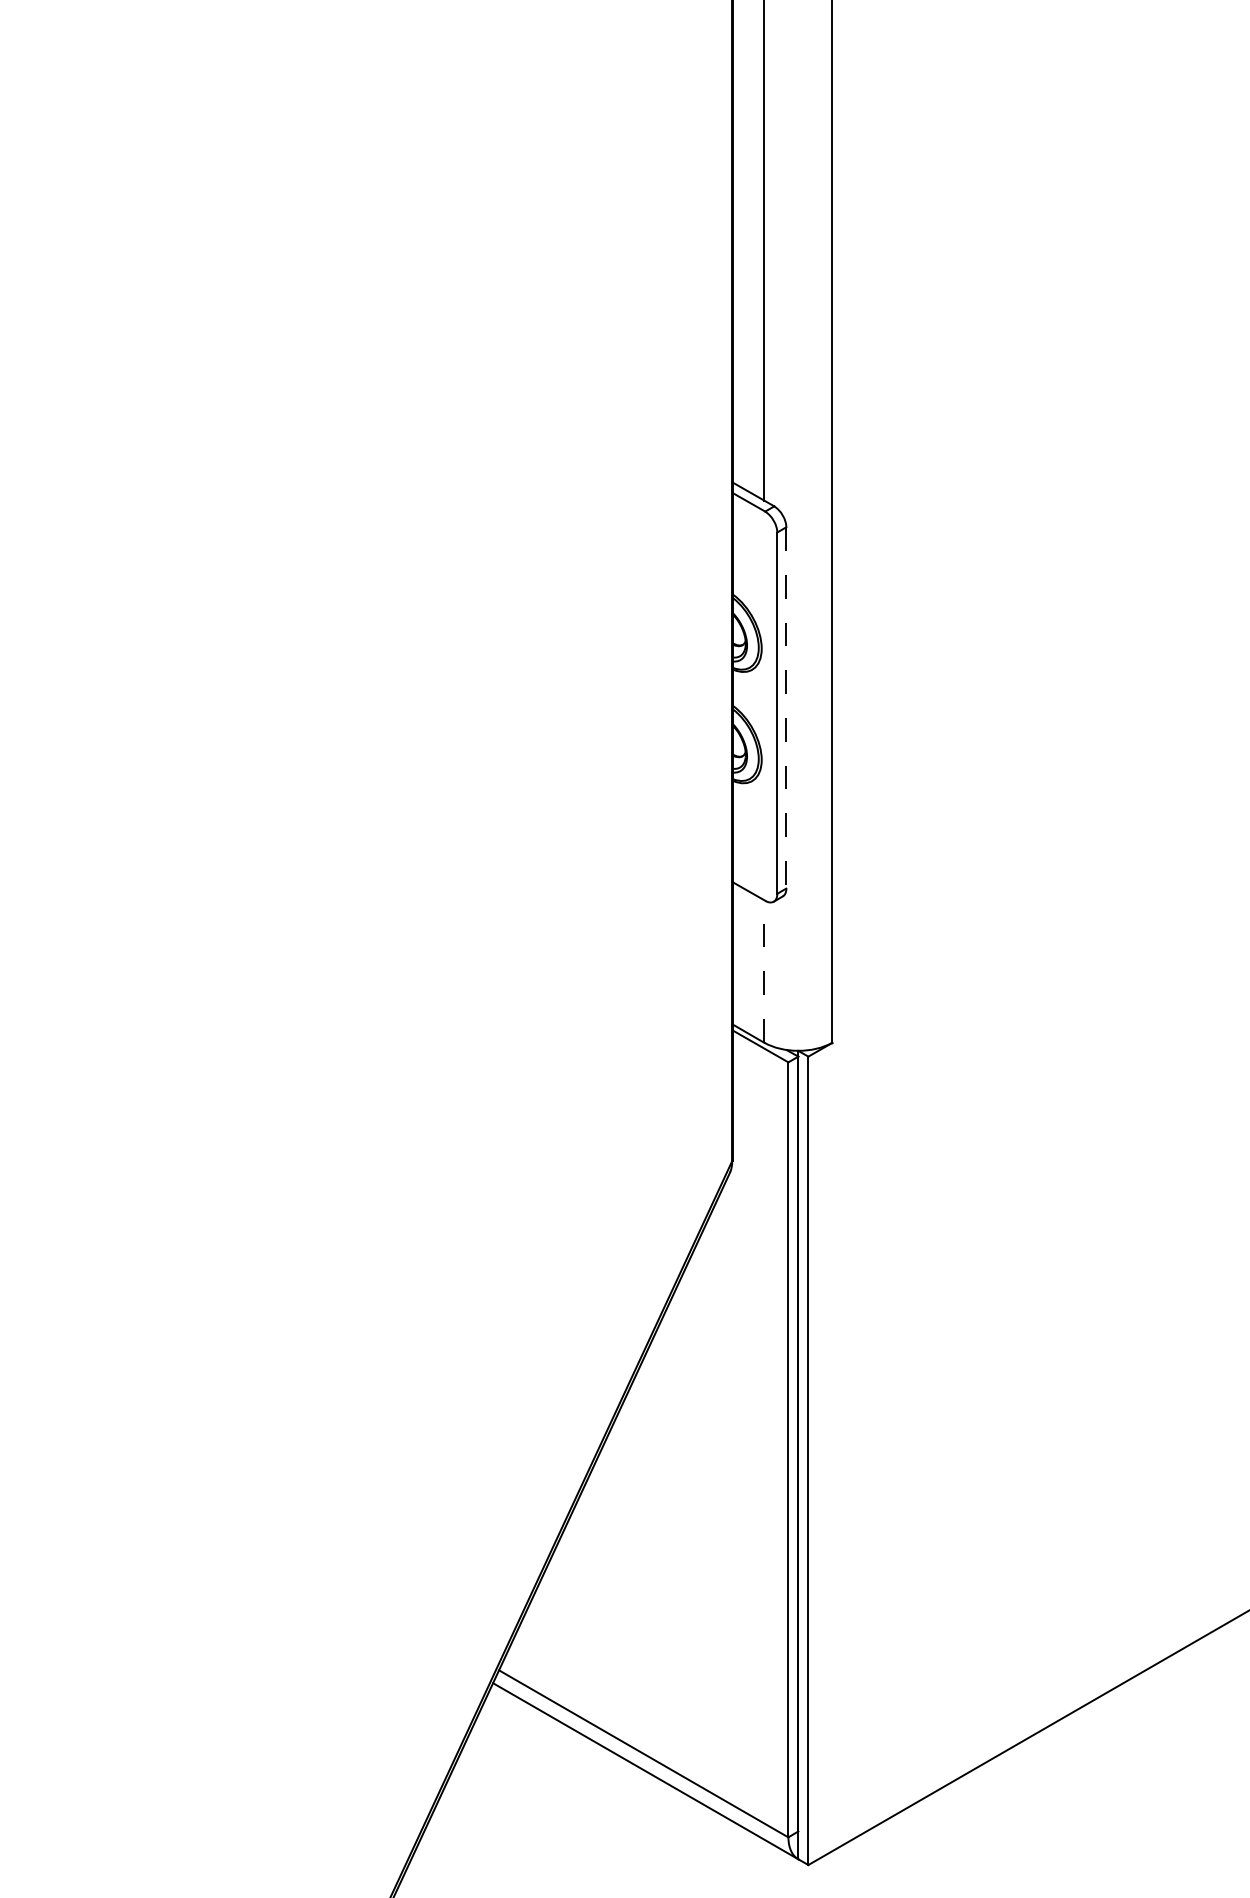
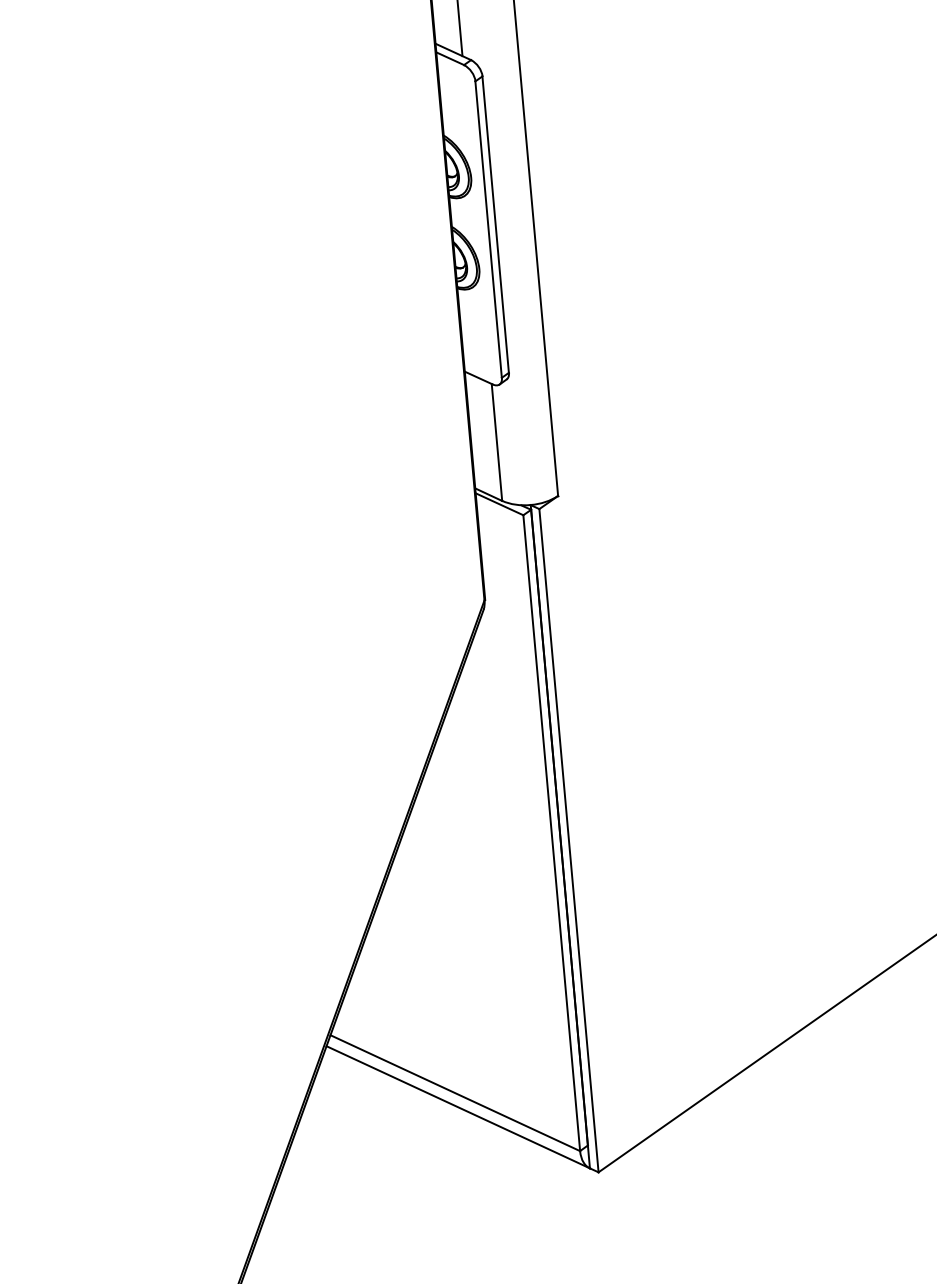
line: (786, 707) -> (495, 224), dashed -> solid
line: (764, 971) -> (497, 442), dashed -> solid

